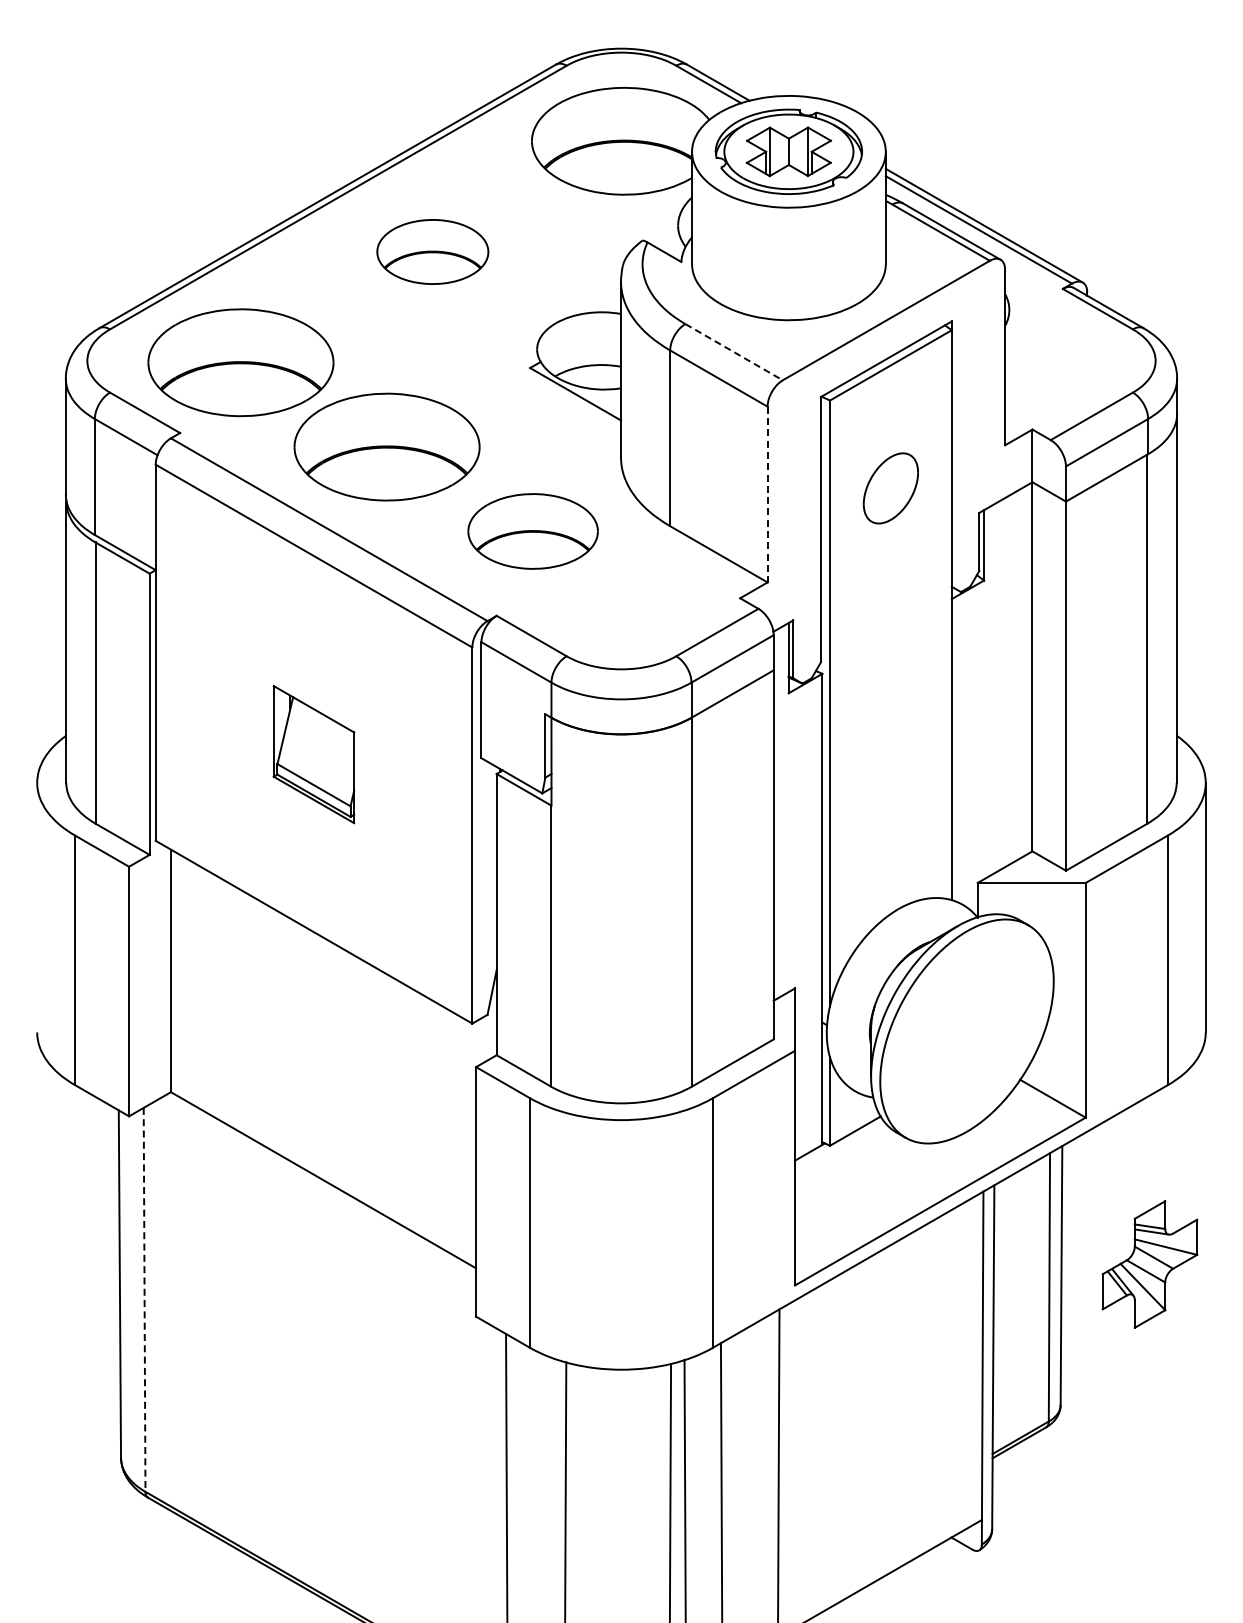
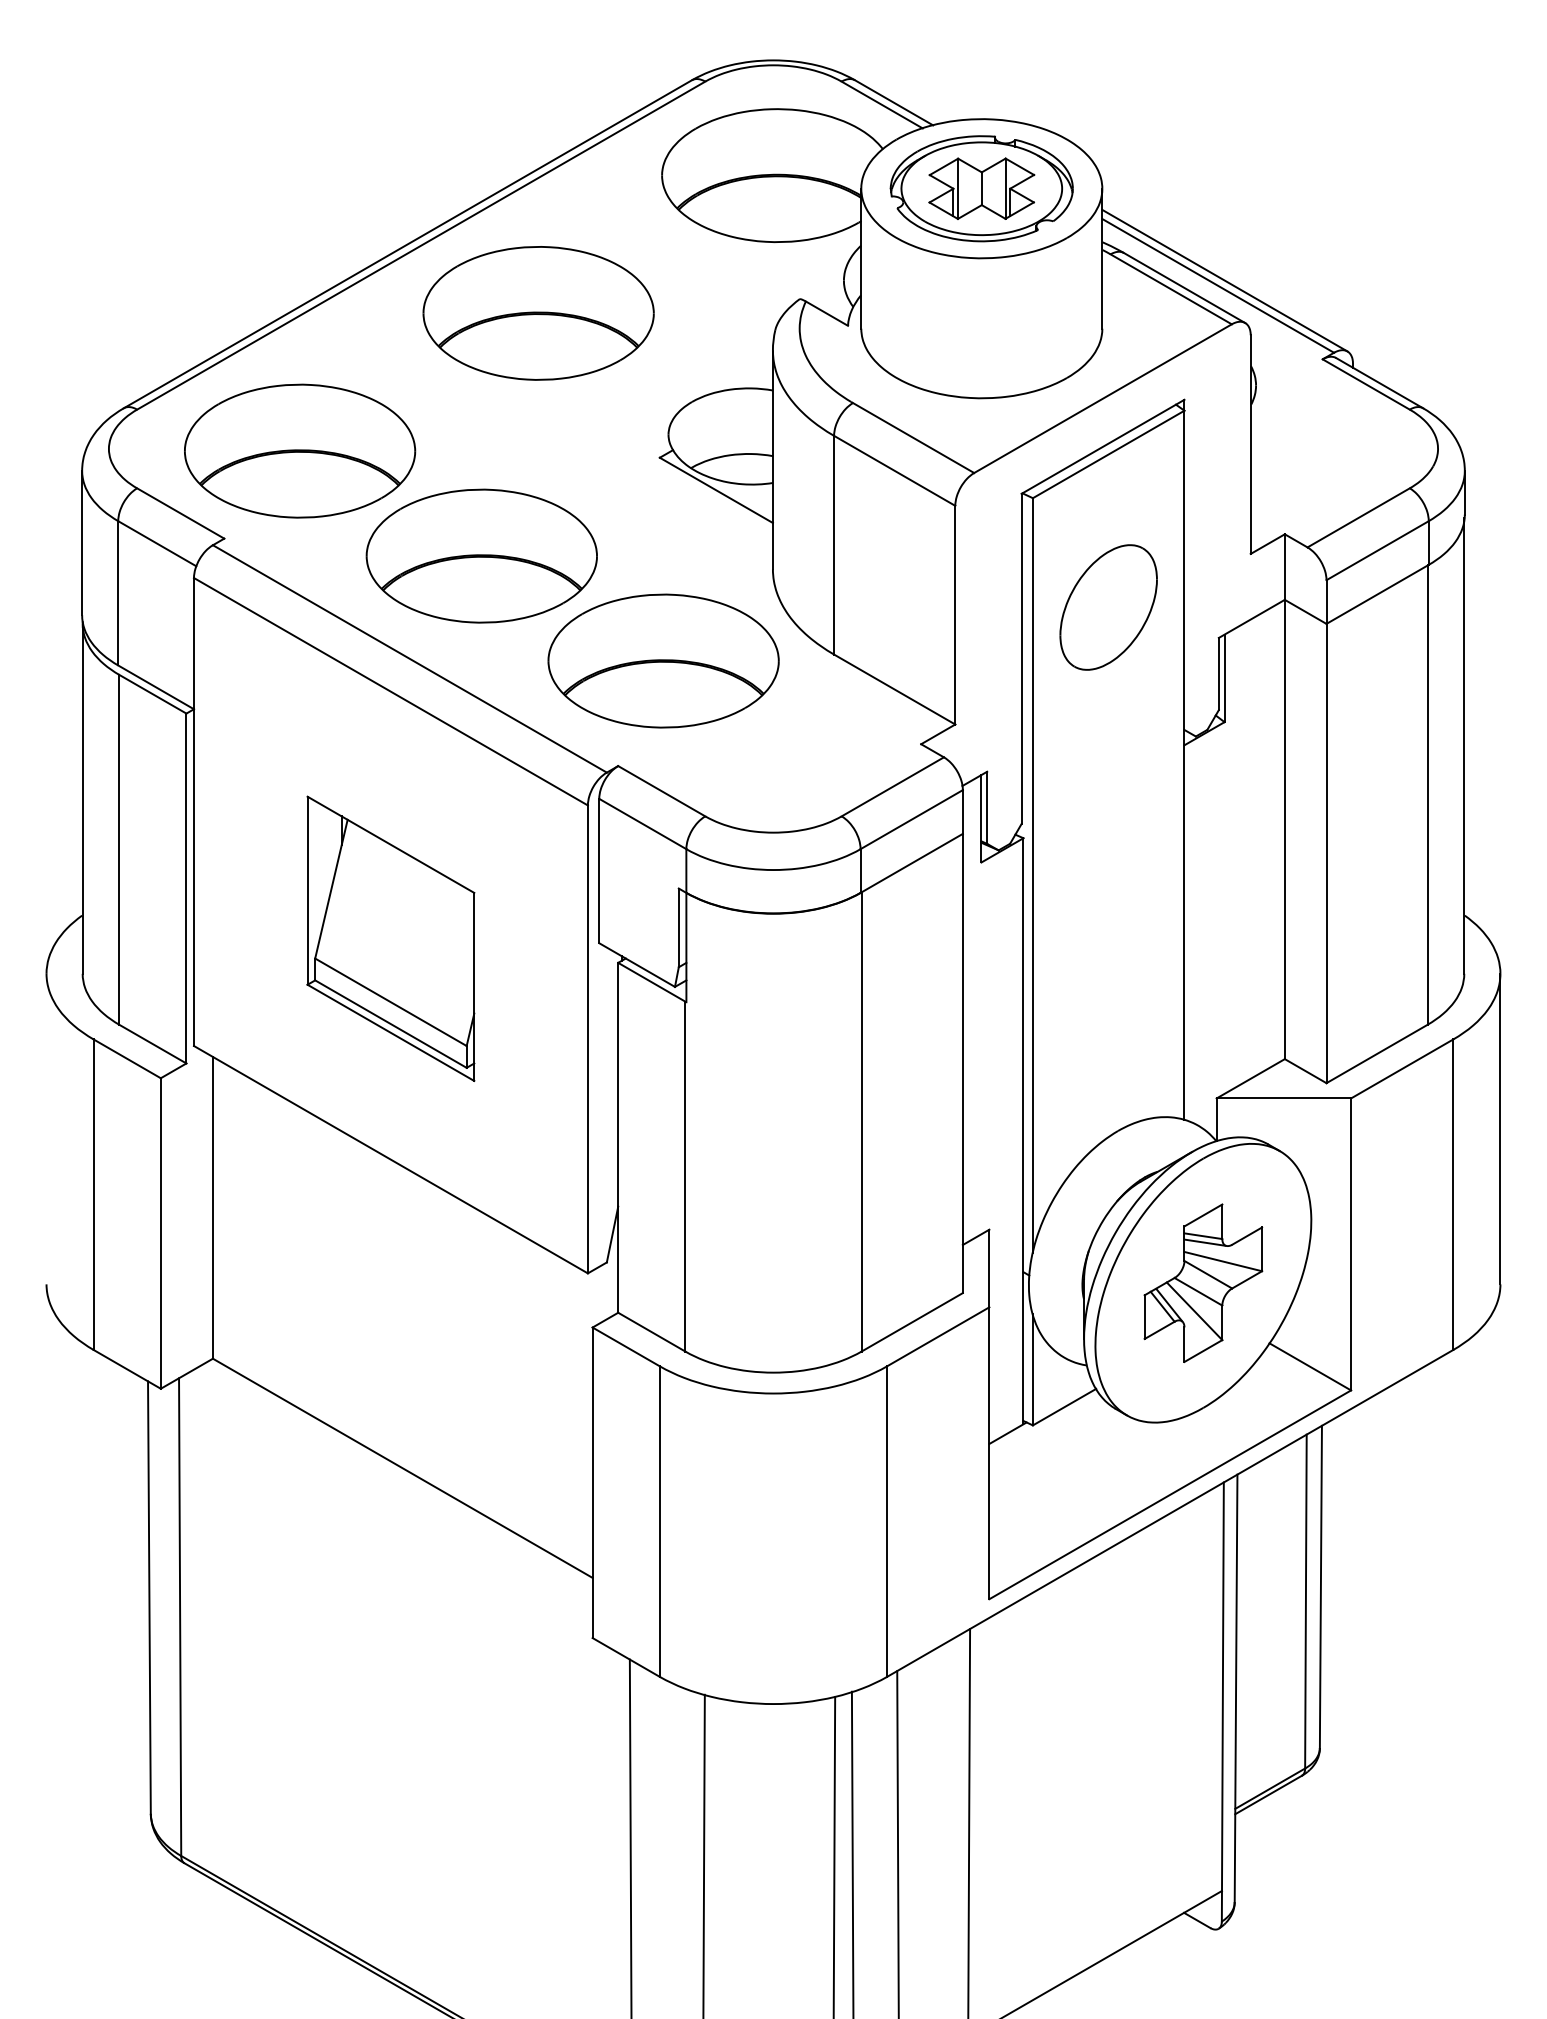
part: (432, 251) -> (538, 312), size x1.67
line: (734, 352) -> (914, 438), dashed -> solid
part: (890, 488) -> (1108, 607), size x1.43
line: (767, 494) -> (955, 615), dashed -> solid
part: (532, 531) -> (662, 661), size x1.43
part: (313, 754) -> (390, 938), size x1.67
part: (1149, 1264) -> (1202, 1283), moved
line: (144, 1299) -> (180, 1616), dashed -> solid

